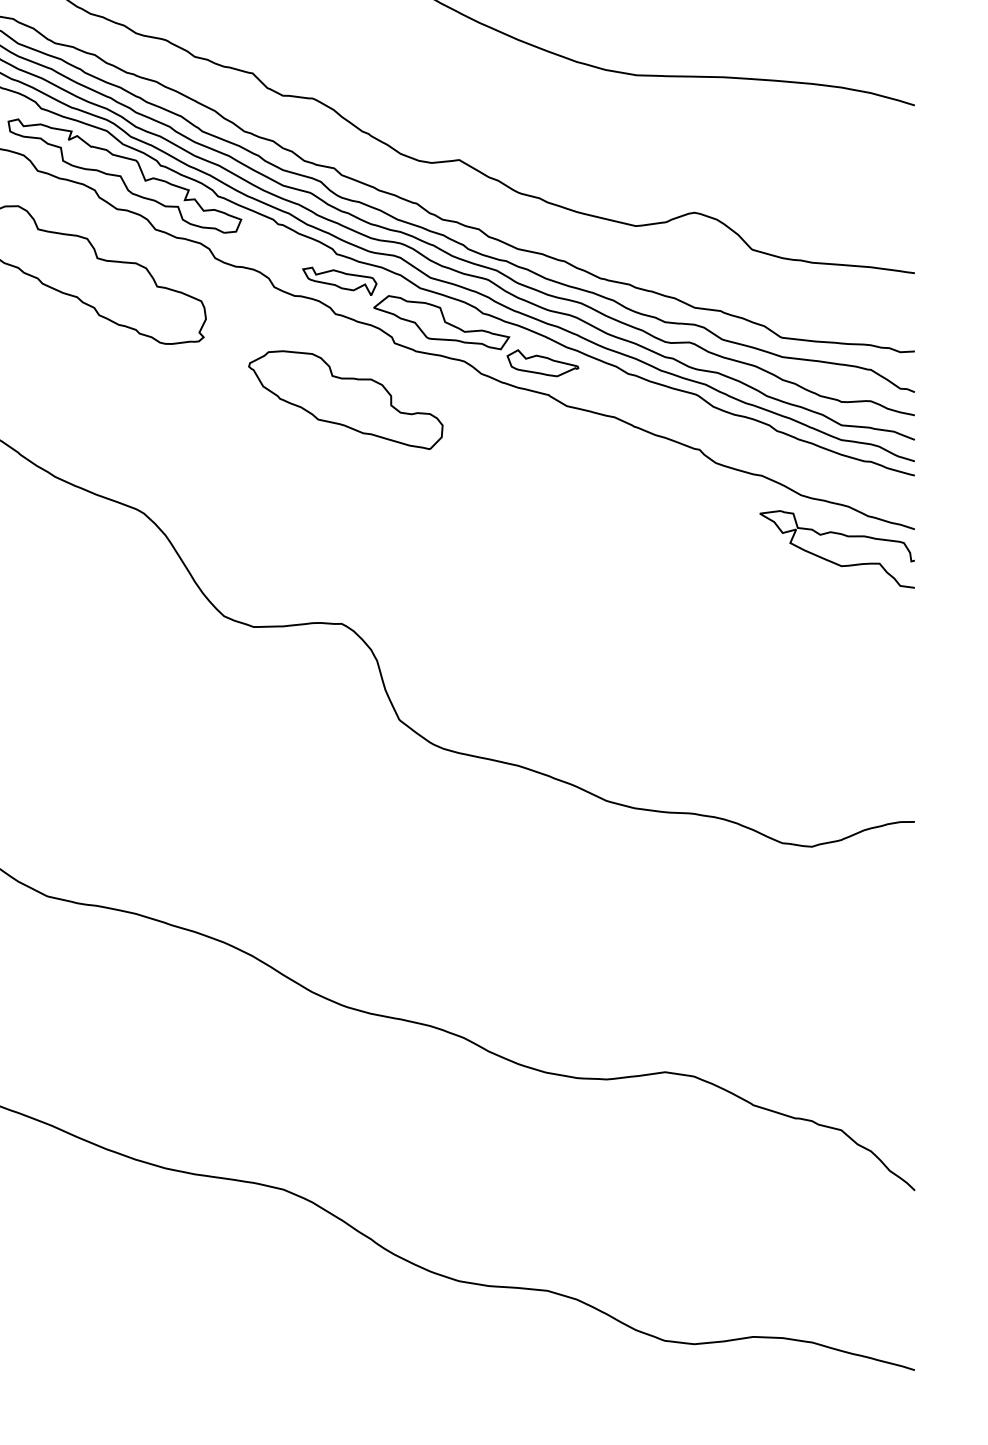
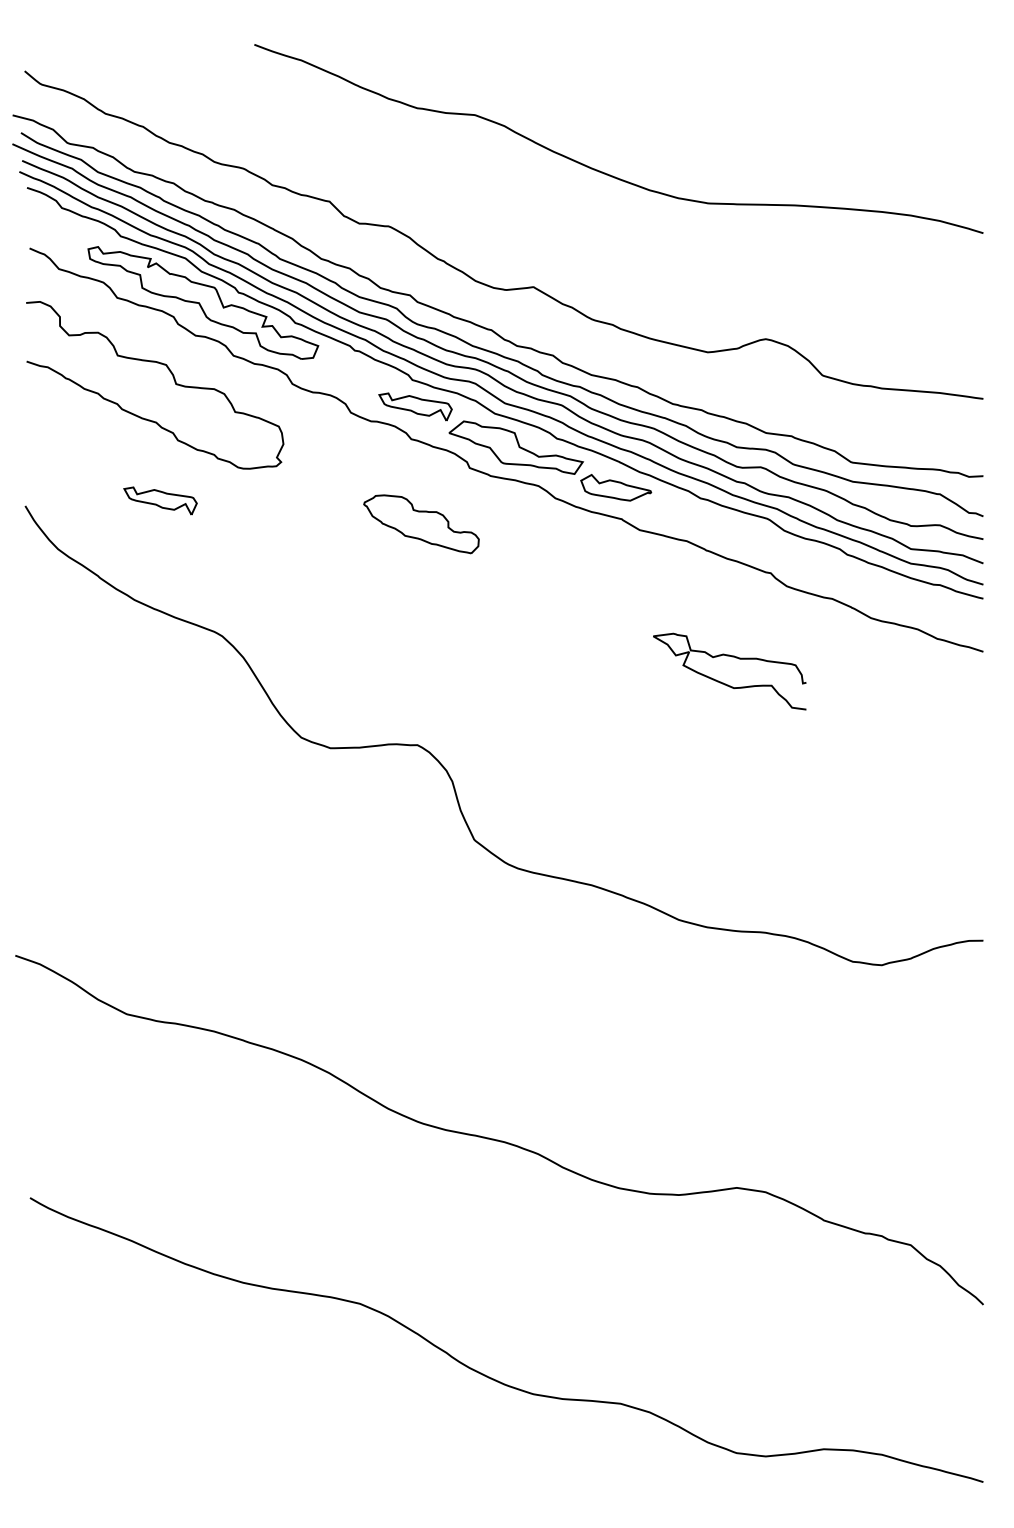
part: (81, 376) -> (160, 500), added
part: (345, 400) -> (421, 524), size x0.6
curve: (830, 560) -> (723, 682), moved

